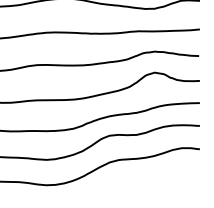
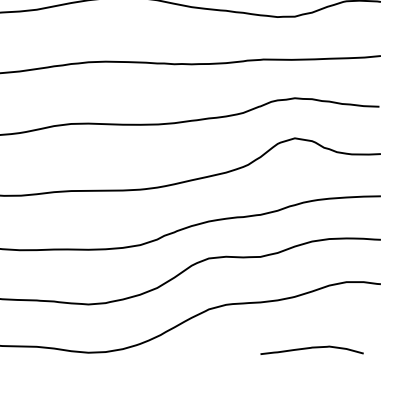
curve: (163, 183) -> (311, 349), added

